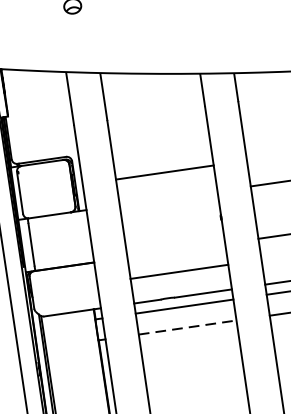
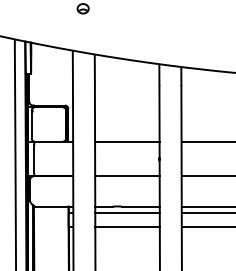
line: (165, 171) -> (127, 141), moved
line: (179, 271) -> (127, 176), moved
line: (189, 327) -> (128, 227), dashed -> solid

